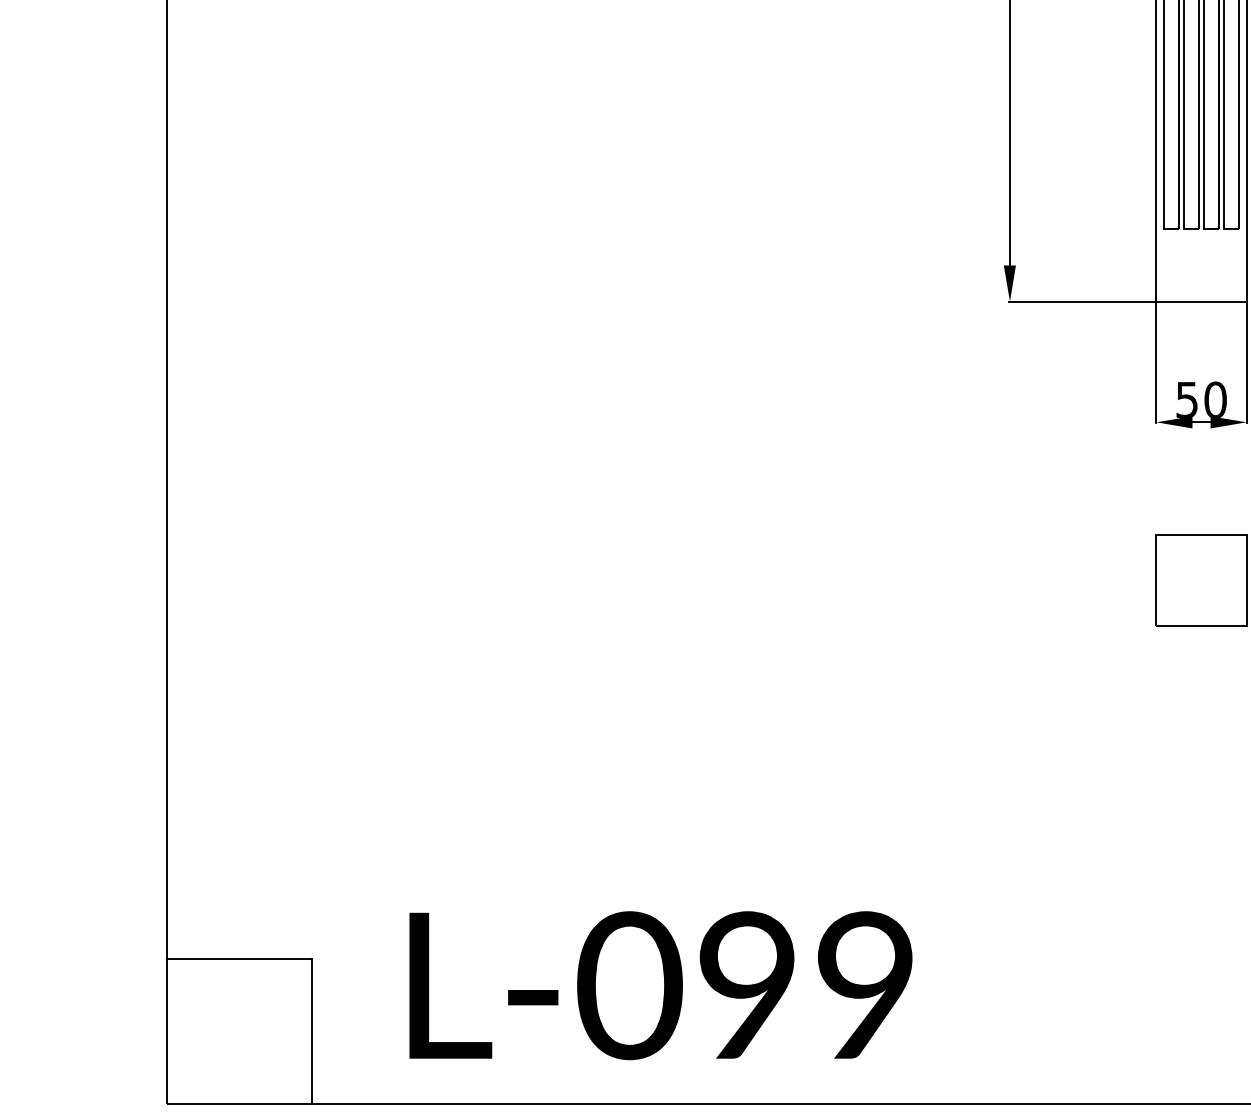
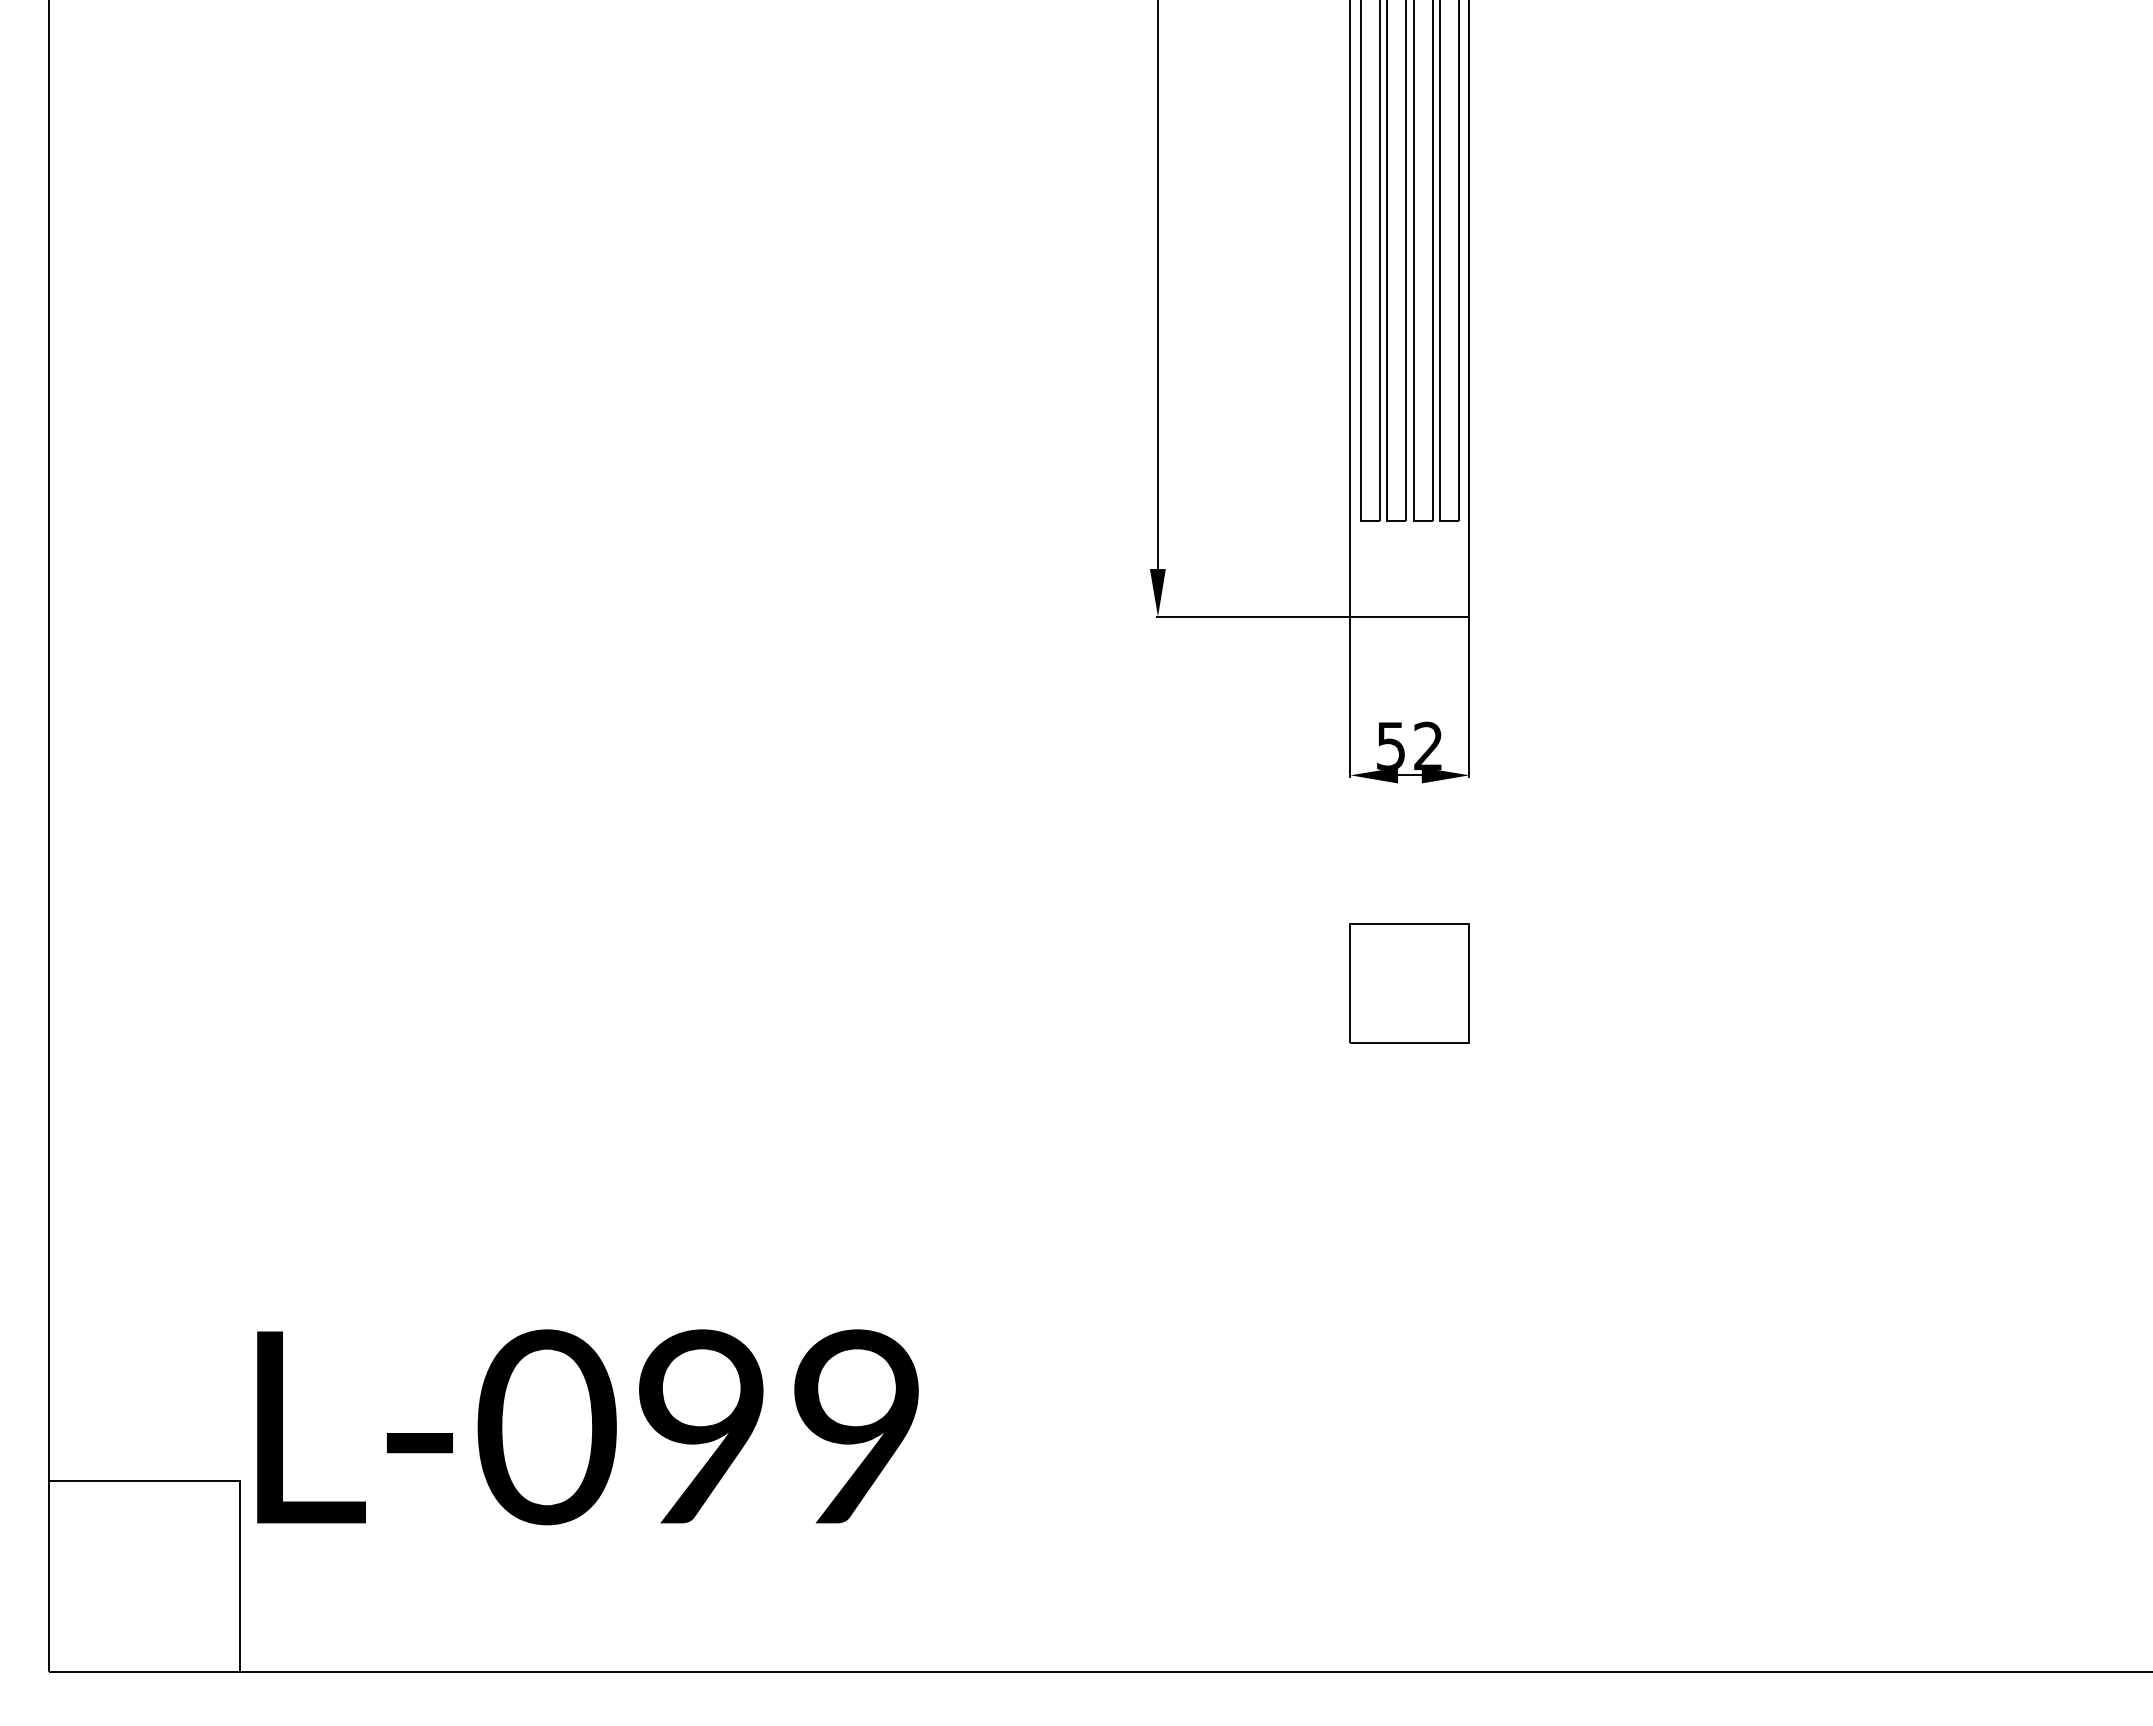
text: (1215, 399) -> (1428, 745), 50 -> 52
text: (660, 985) -> (587, 1427), moved

